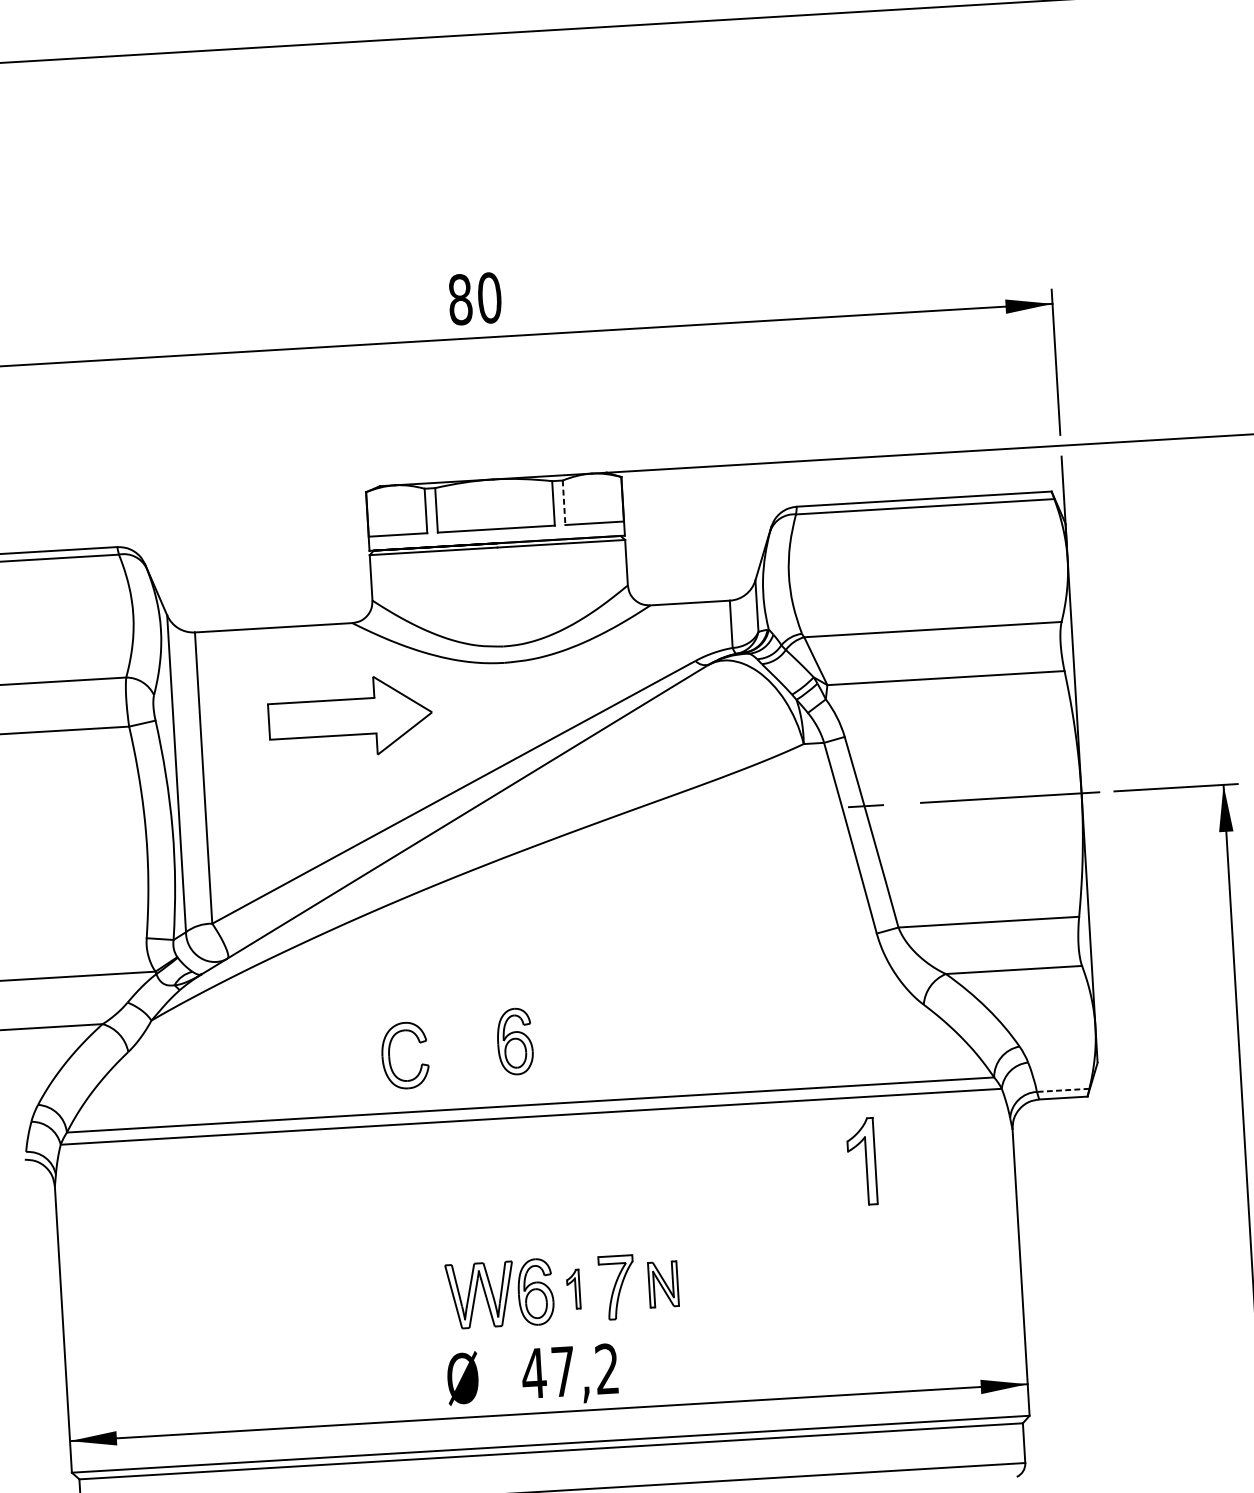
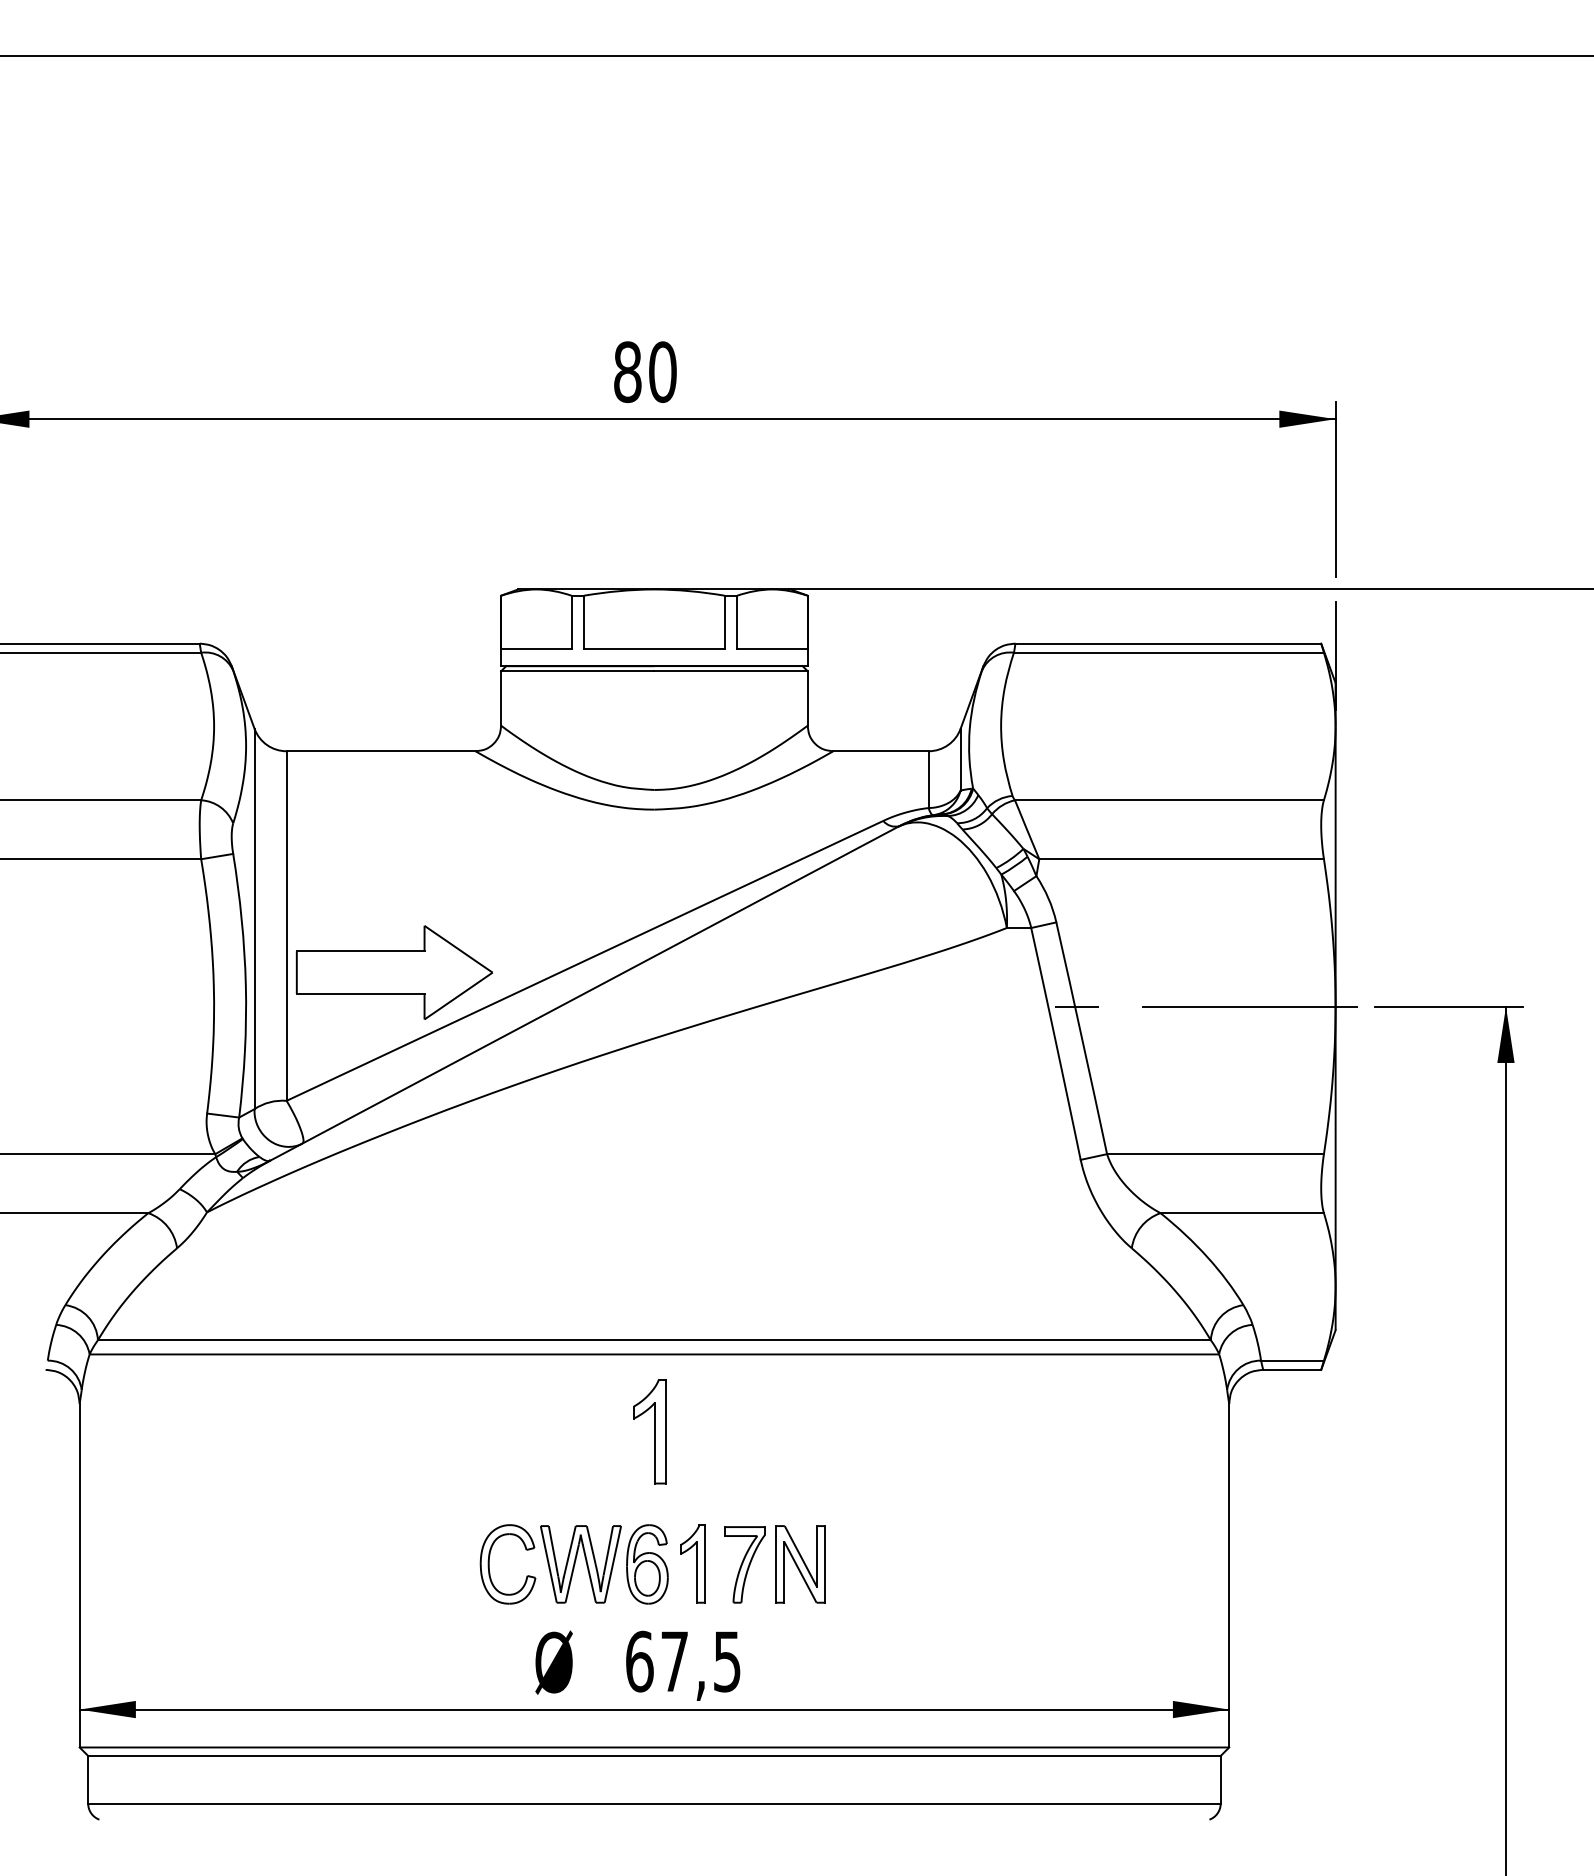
line: (564, 502) -> (737, 622), dashed -> solid
part: (349, 717) -> (393, 972), moved
part: (515, 1041) -> (640, 1263), removed
part: (389, 1056) -> (489, 1564), moved
line: (1063, 1090) -> (1292, 1360), dashed -> solid
part: (861, 1161) -> (649, 1431), moved
part: (663, 1284) -> (800, 1564), size x1.43
part: (573, 1289) -> (692, 1563), size x1.67
text: (569, 1371) -> (682, 1661), 47,2 -> 67,5

